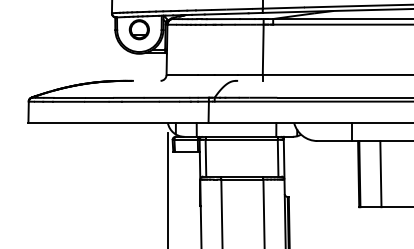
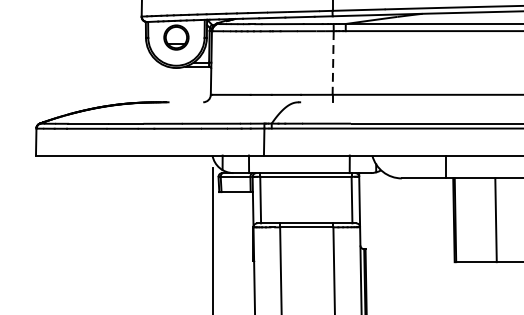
line: (263, 50) -> (333, 63), solid -> dashed
line: (380, 174) -> (495, 220), moved

